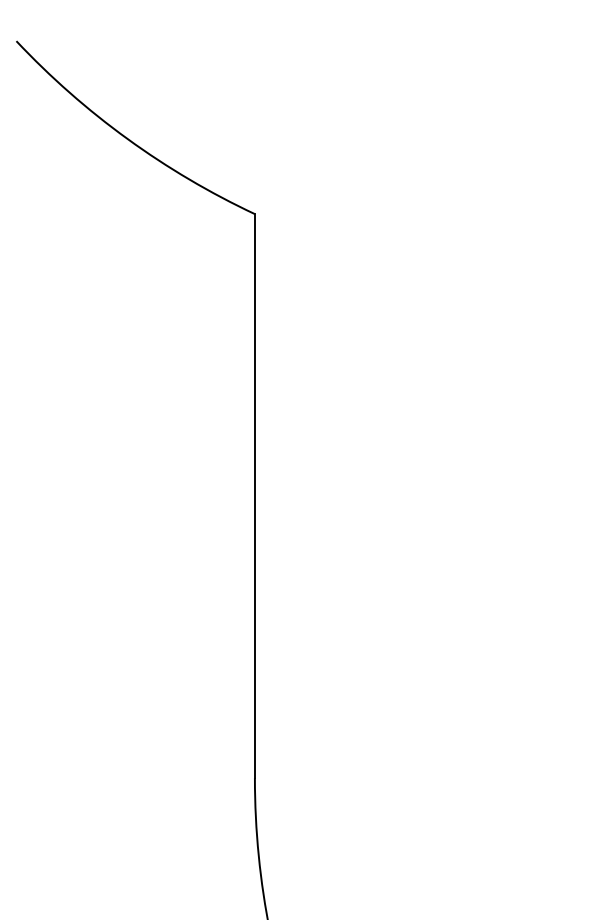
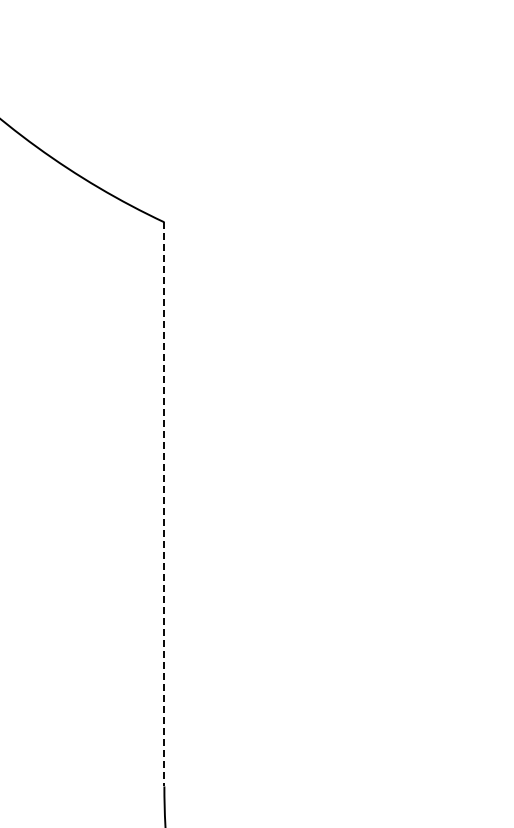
line: (254, 496) -> (163, 504), solid -> dashed

